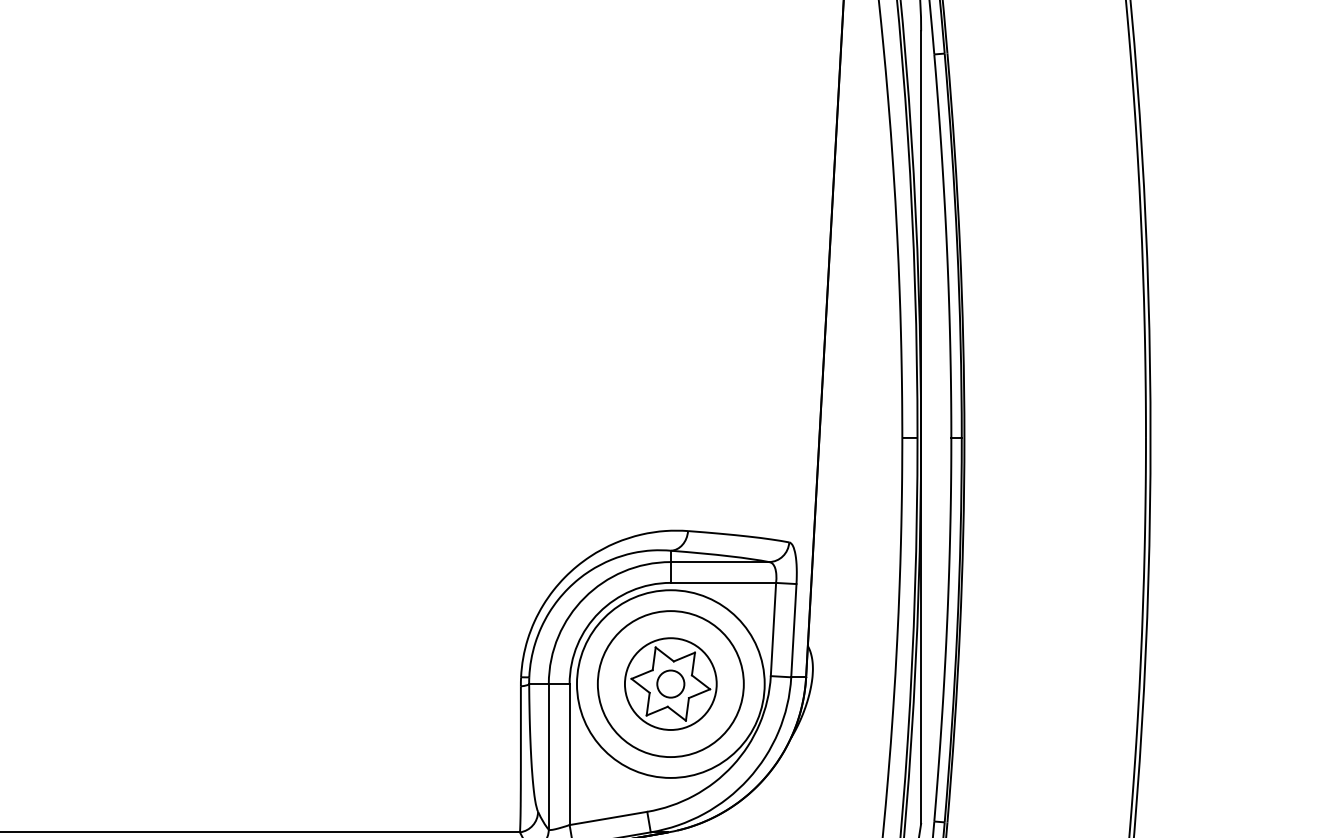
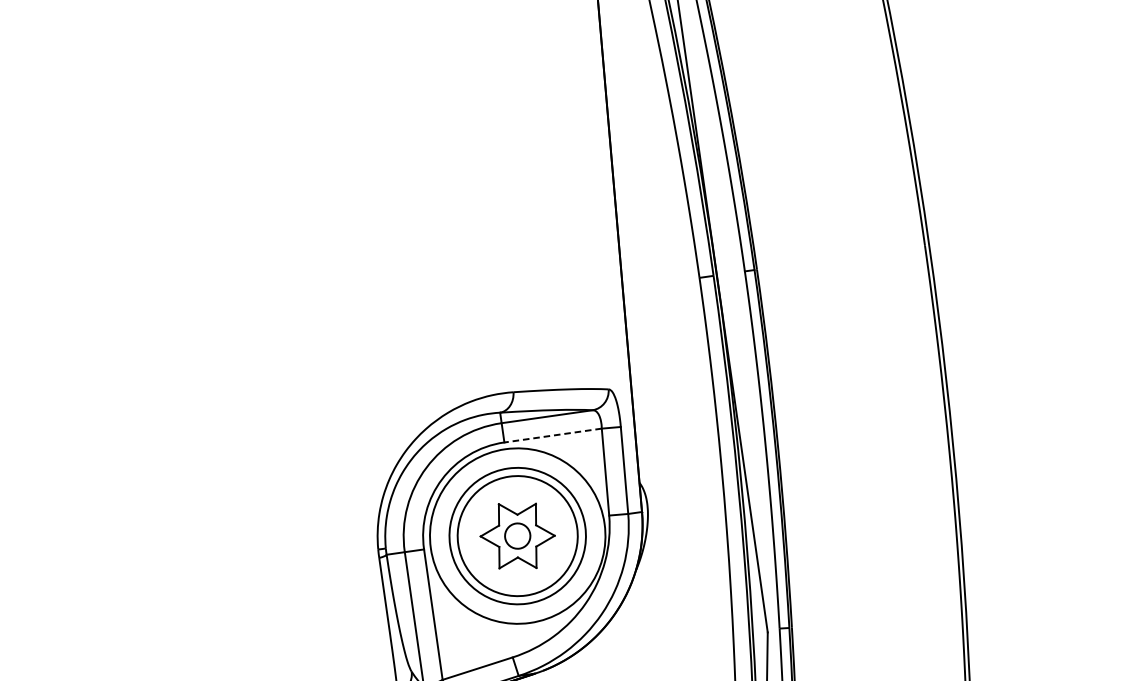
line: (723, 582) -> (553, 435), solid -> dashed
circle: (670, 683) -> (517, 535), size x1.4

